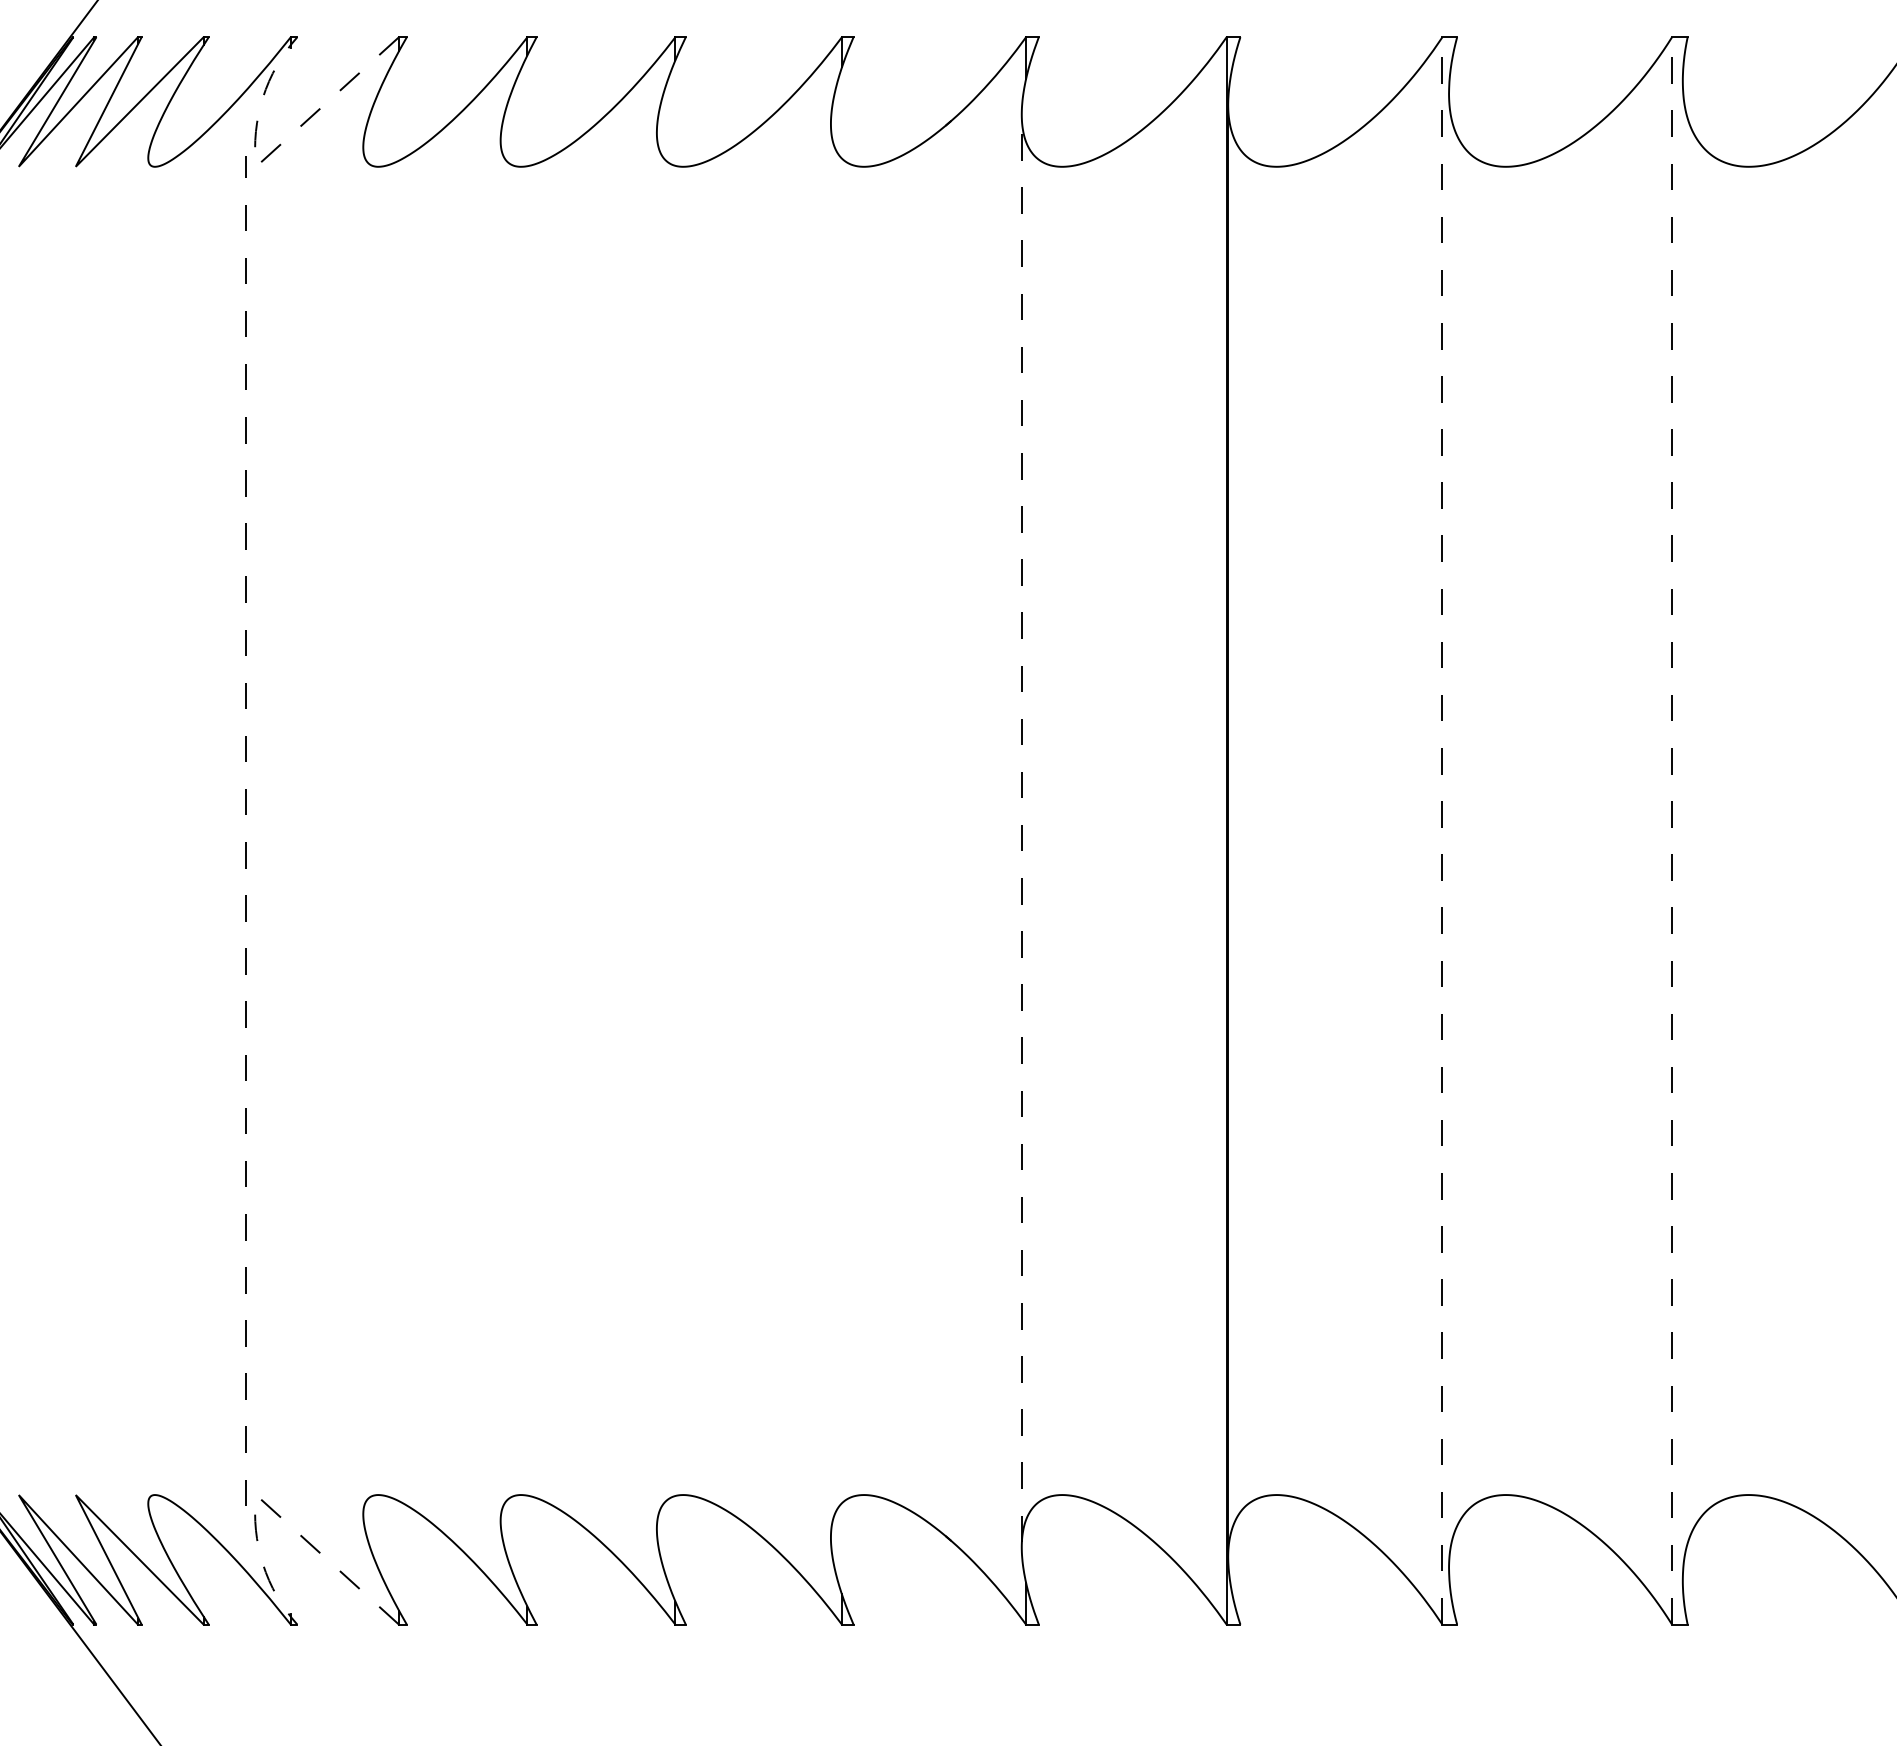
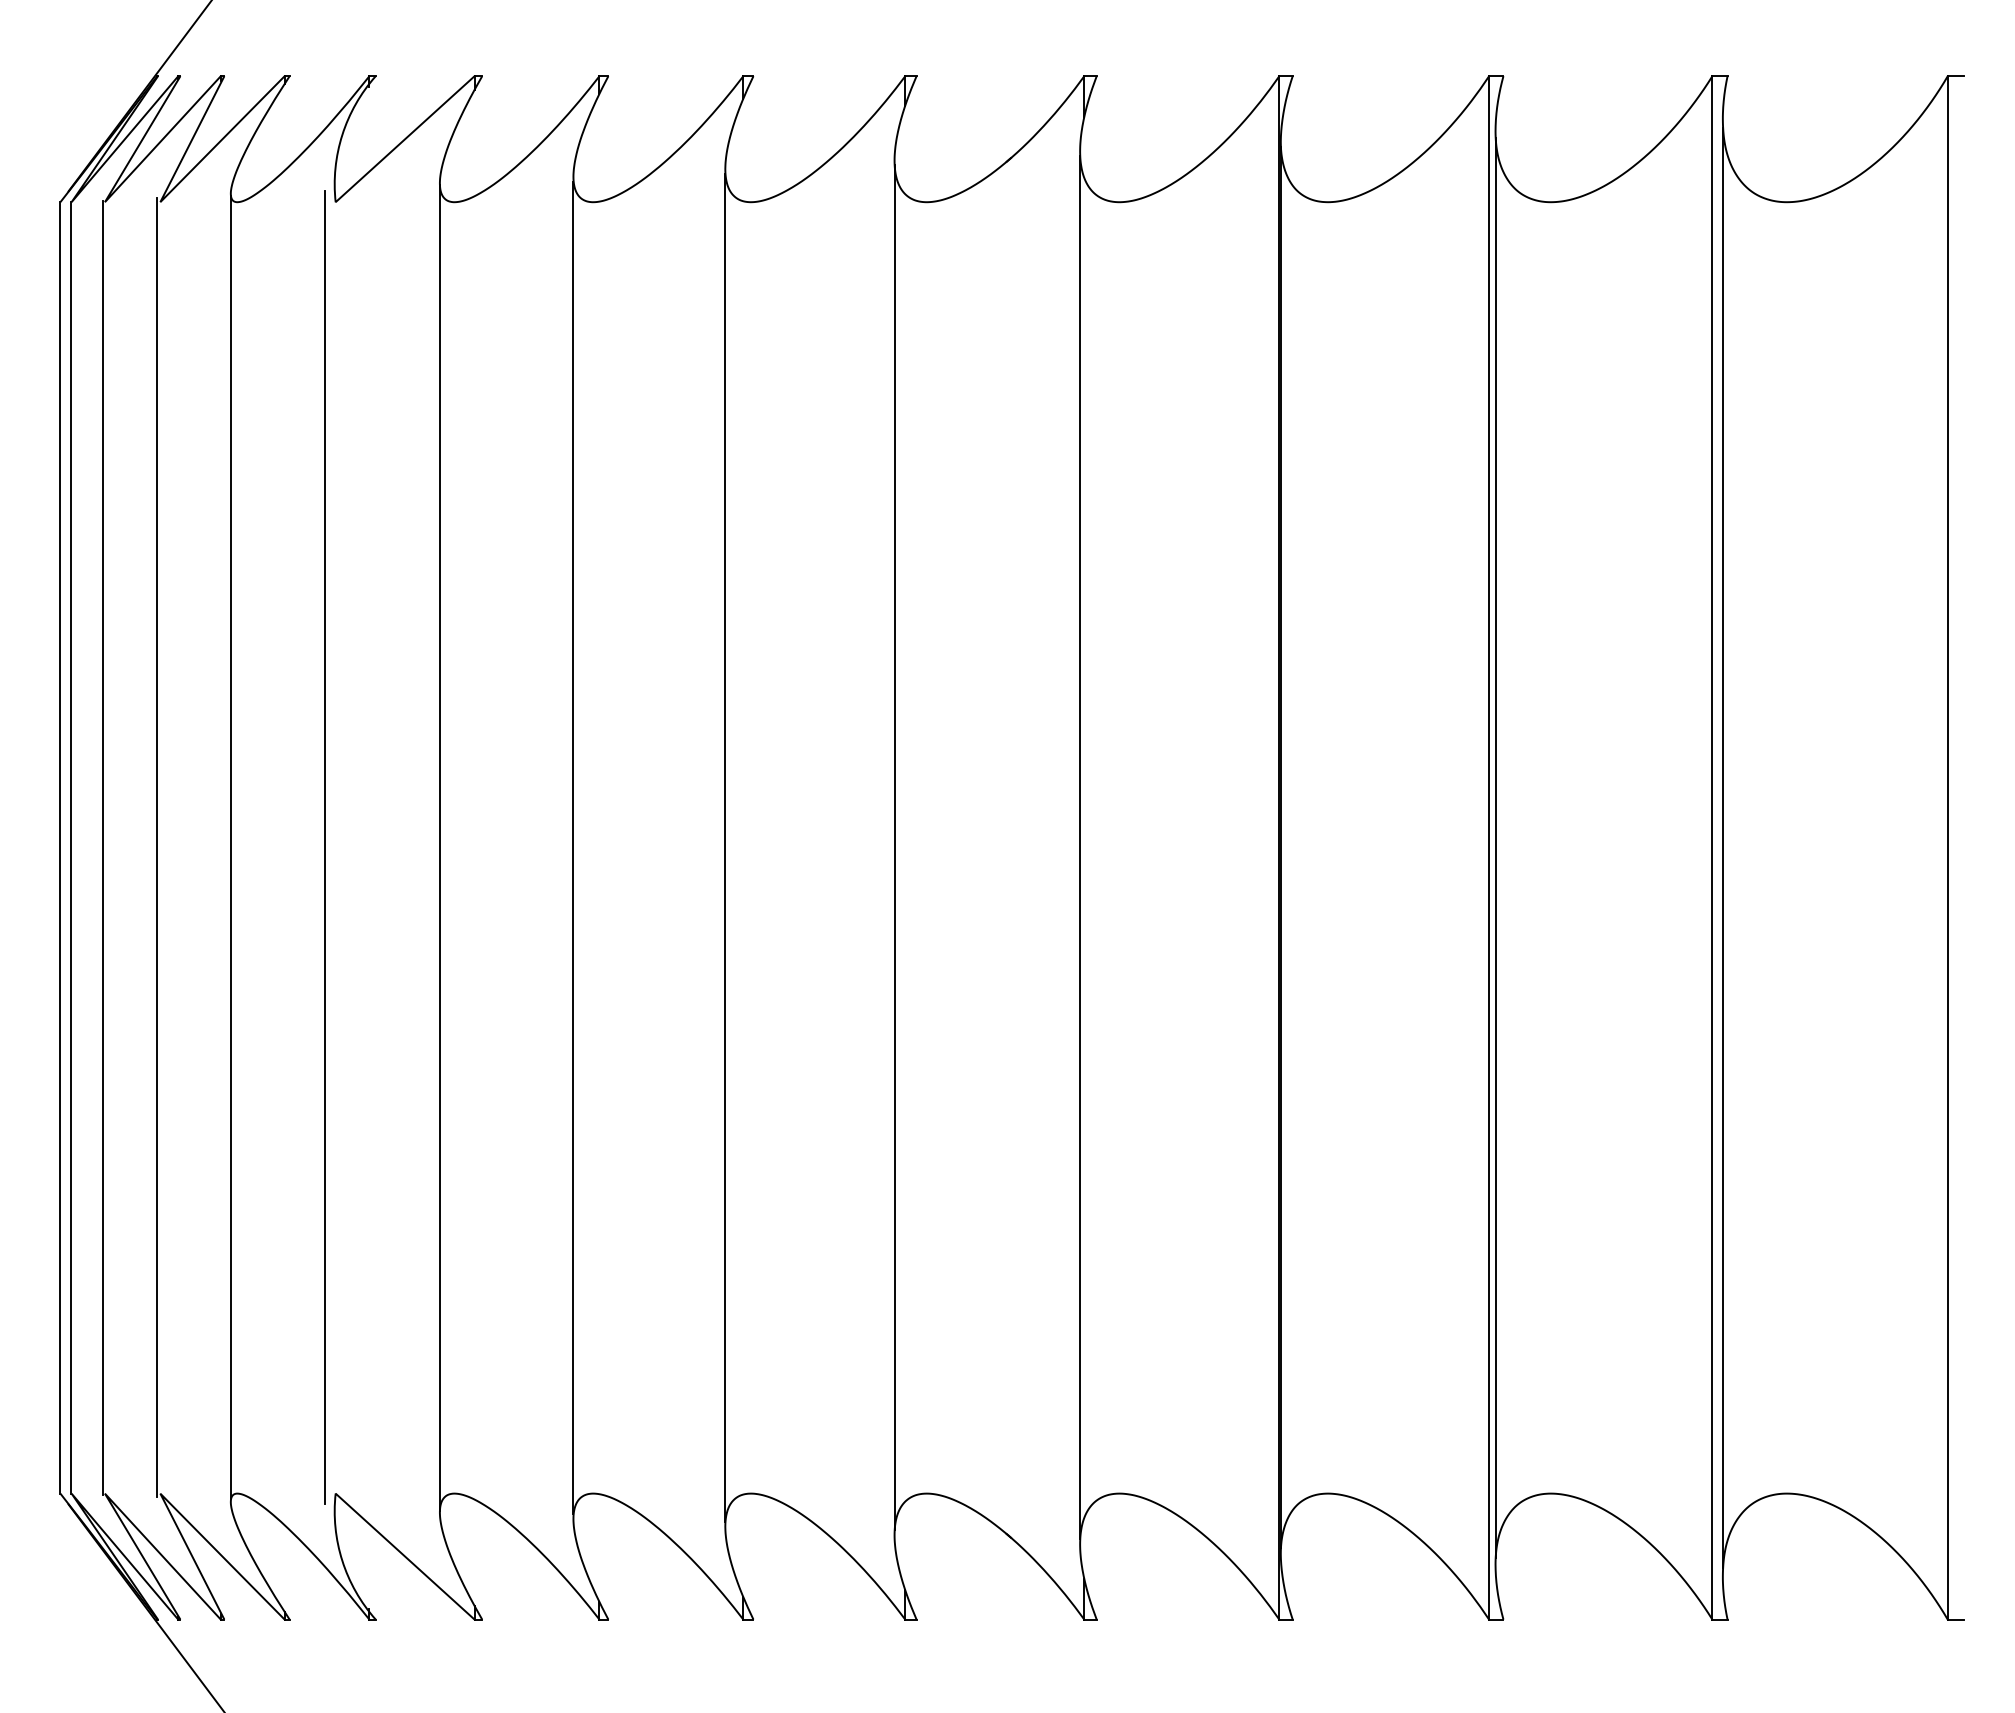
line: (267, 156) -> (346, 192), dashed -> solid
line: (17, 830) -> (103, 847), added
line: (71, 830) -> (156, 847), added
line: (147, 830) -> (230, 847), added
line: (245, 830) -> (325, 847), dashed -> solid
line: (362, 830) -> (439, 847), added
line: (500, 830) -> (573, 847), added
line: (657, 830) -> (725, 847), added
line: (830, 830) -> (894, 847), added
line: (1022, 830) -> (1080, 847), dashed -> solid
line: (1442, 830) -> (1489, 847), dashed -> solid
line: (1448, 830) -> (1495, 847), added
line: (1672, 830) -> (1712, 847), dashed -> solid
line: (1682, 830) -> (1722, 847), added
line: (267, 1504) -> (346, 1502), dashed -> solid

